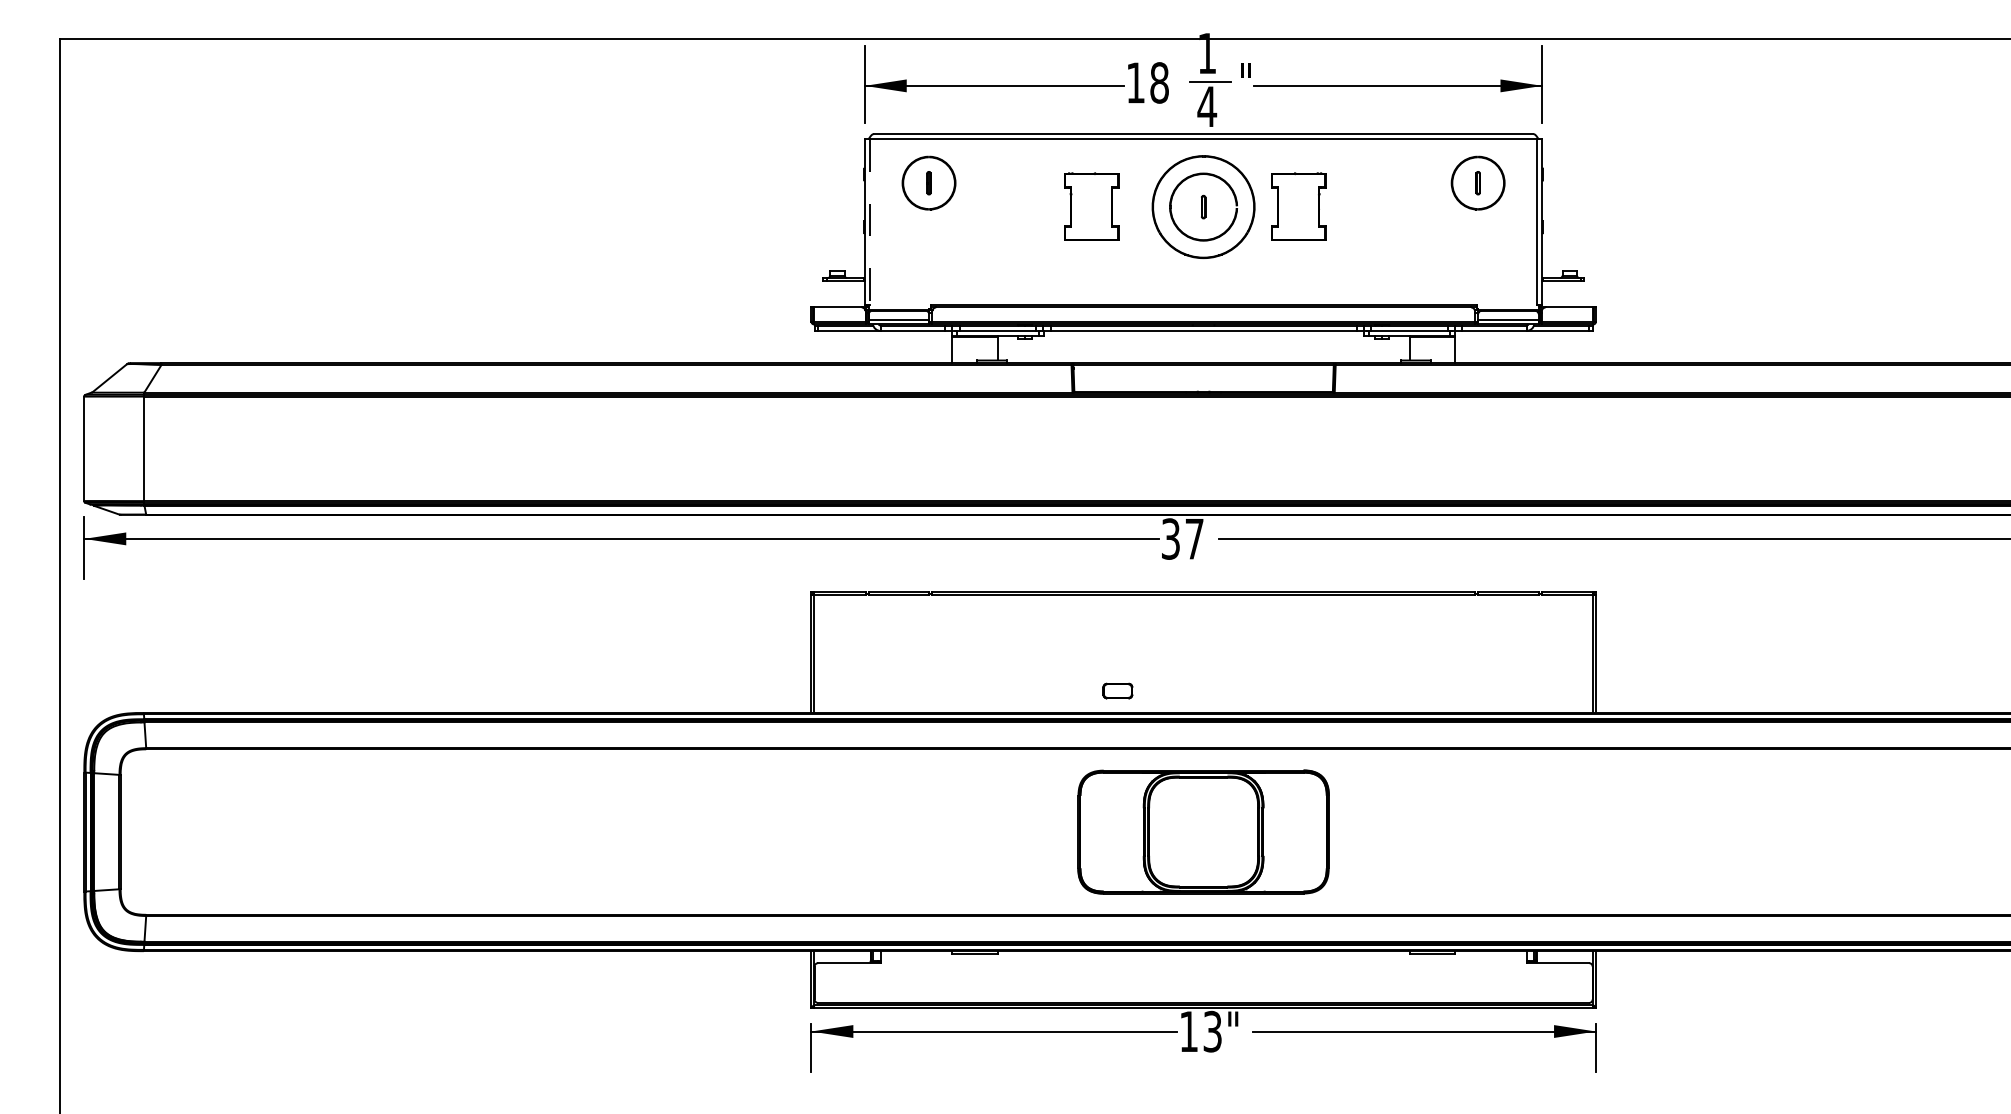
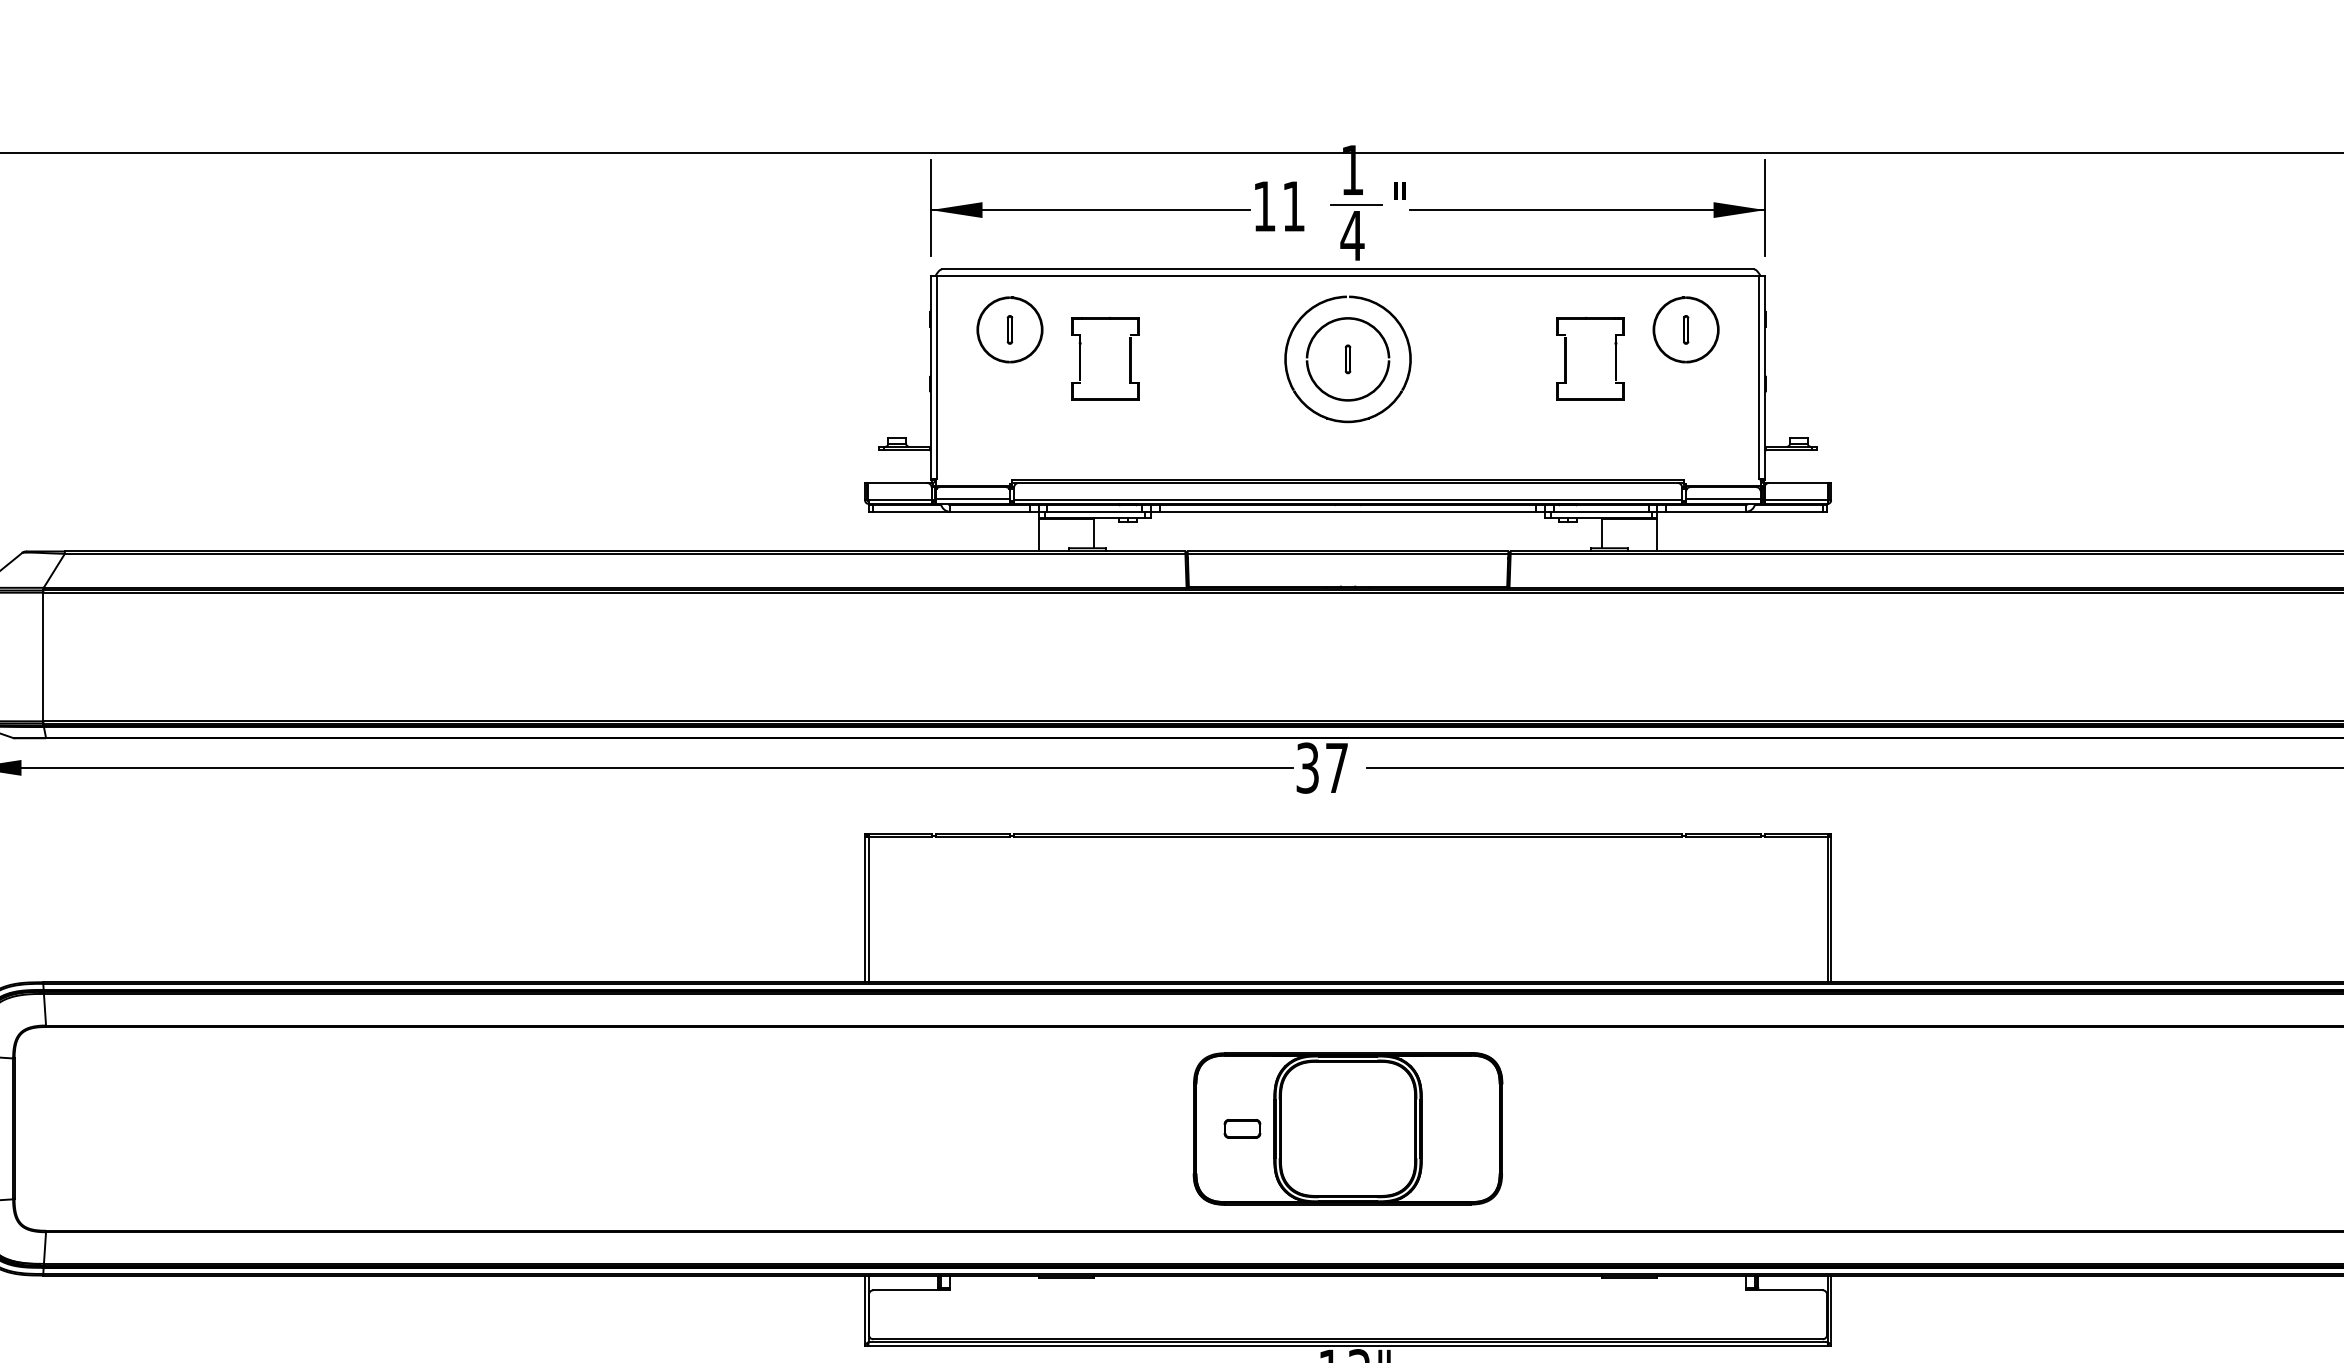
text: (1159, 82) -> (1293, 205), 18 -> 11
part: (1091, 206) -> (1105, 358), moved
part: (1298, 206) -> (1590, 358), moved
line: (870, 222) -> (937, 378), dashed -> solid
part: (1117, 690) -> (1242, 1128), moved

